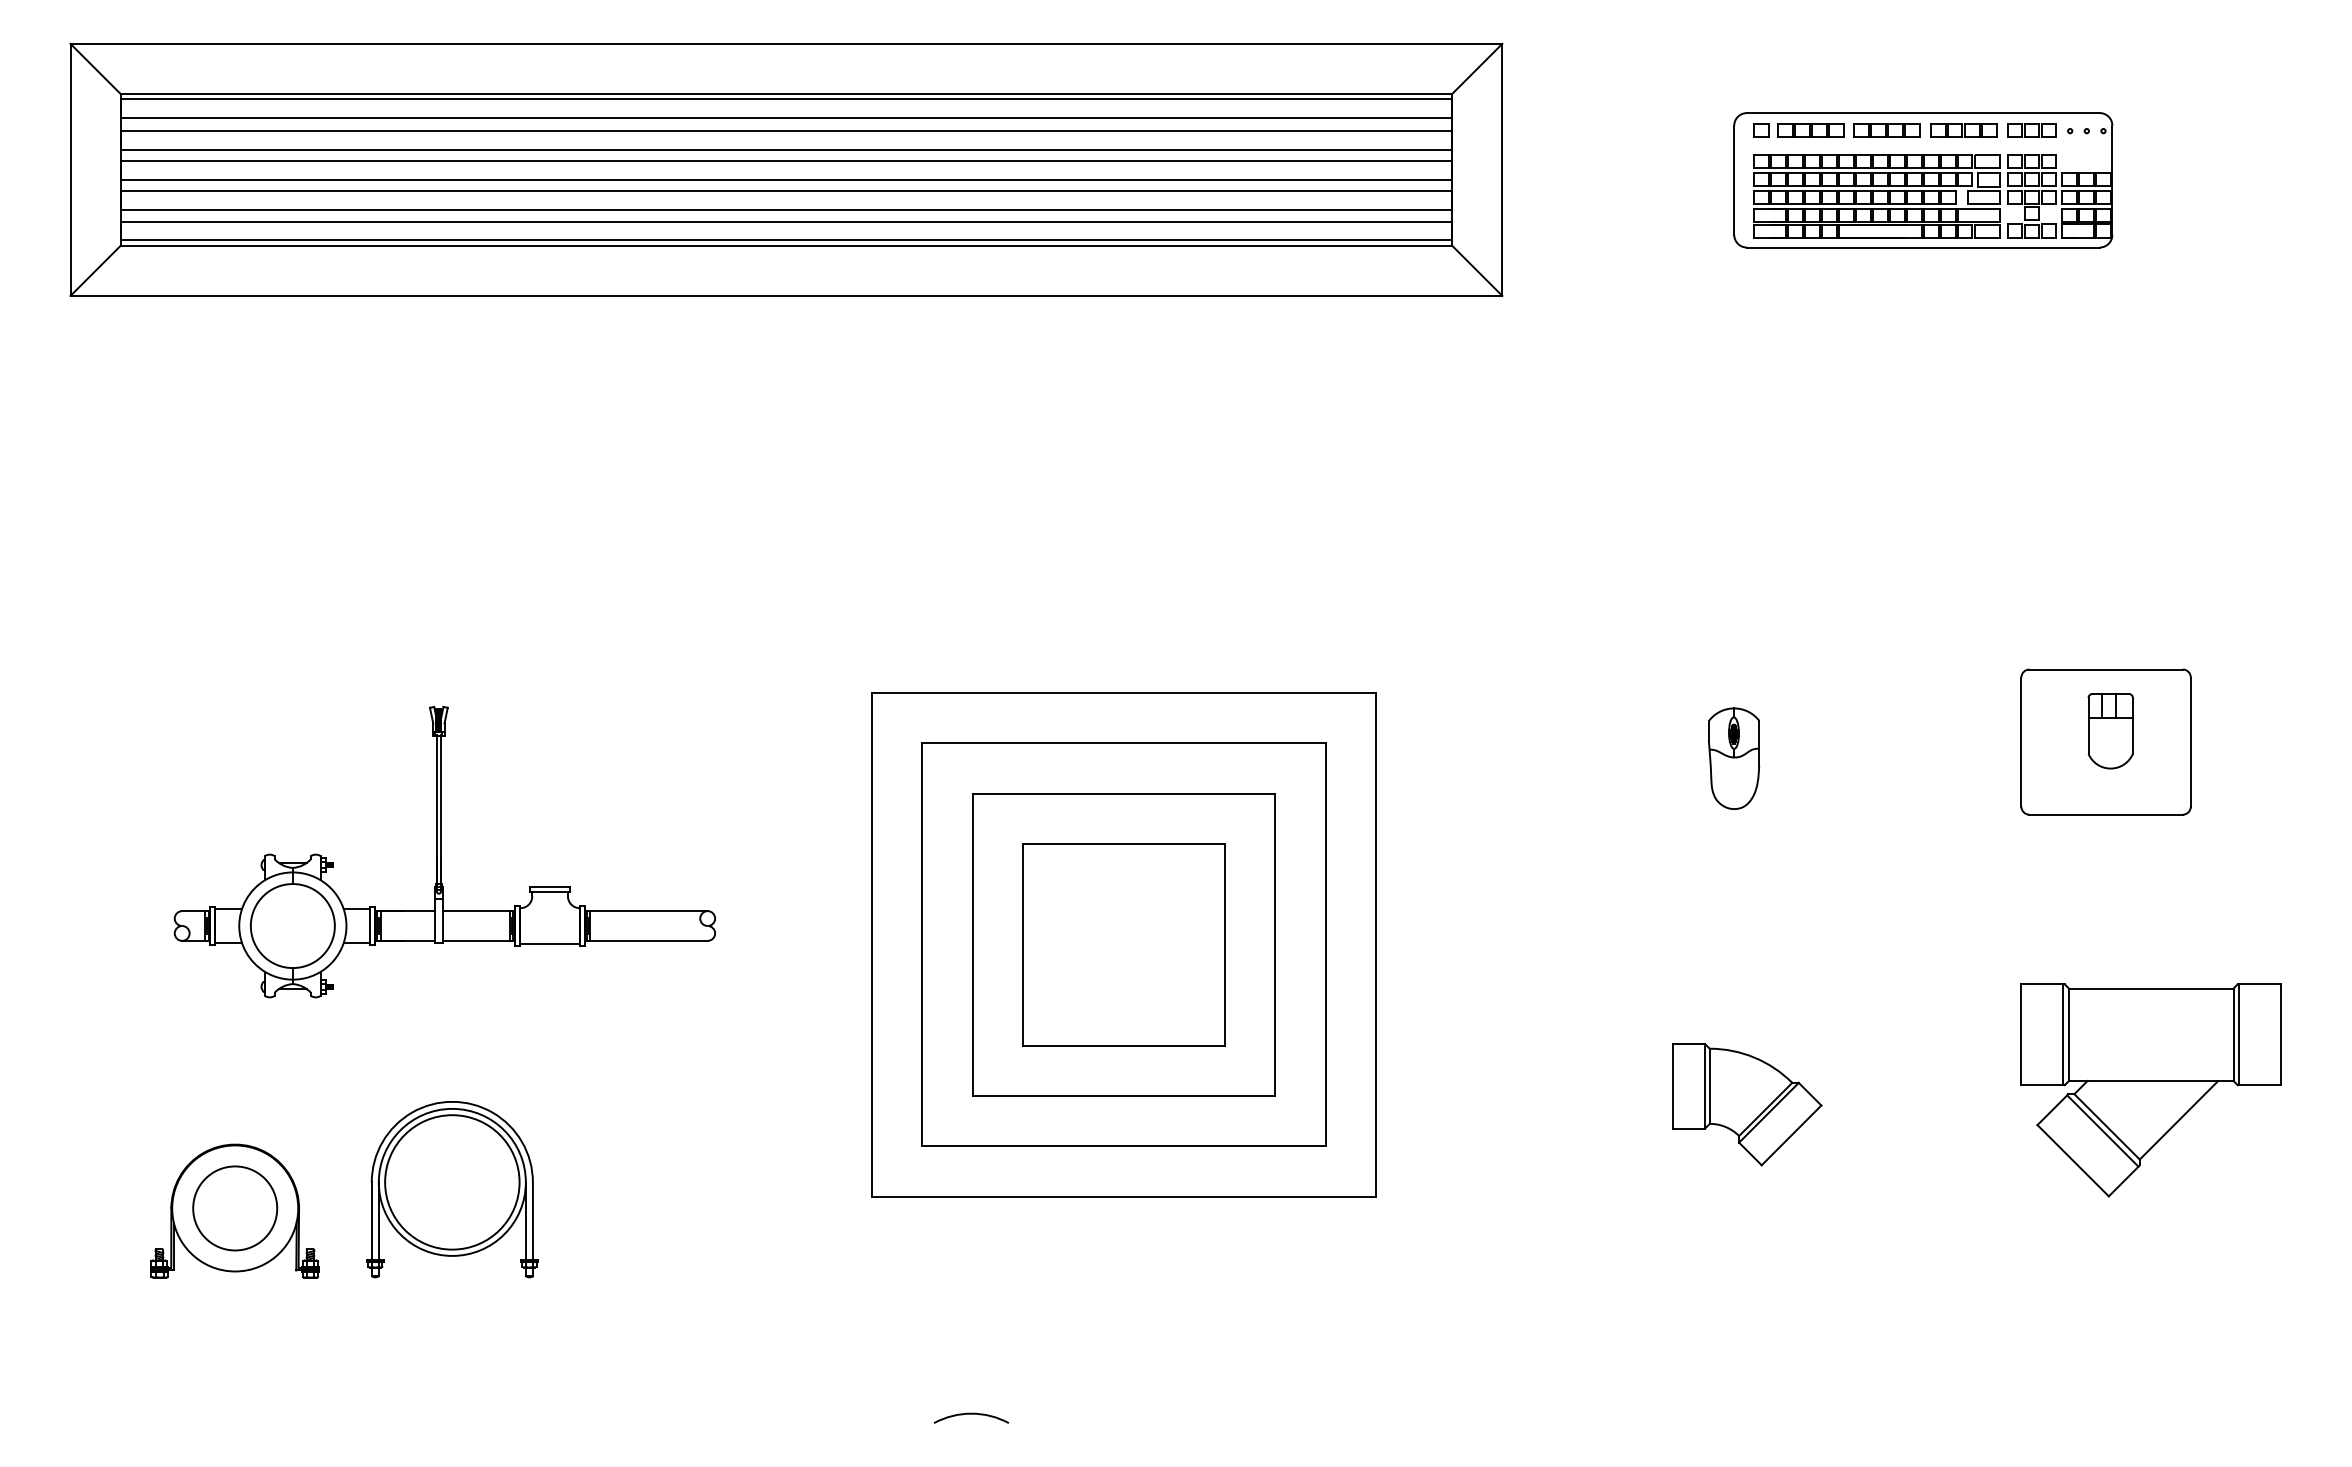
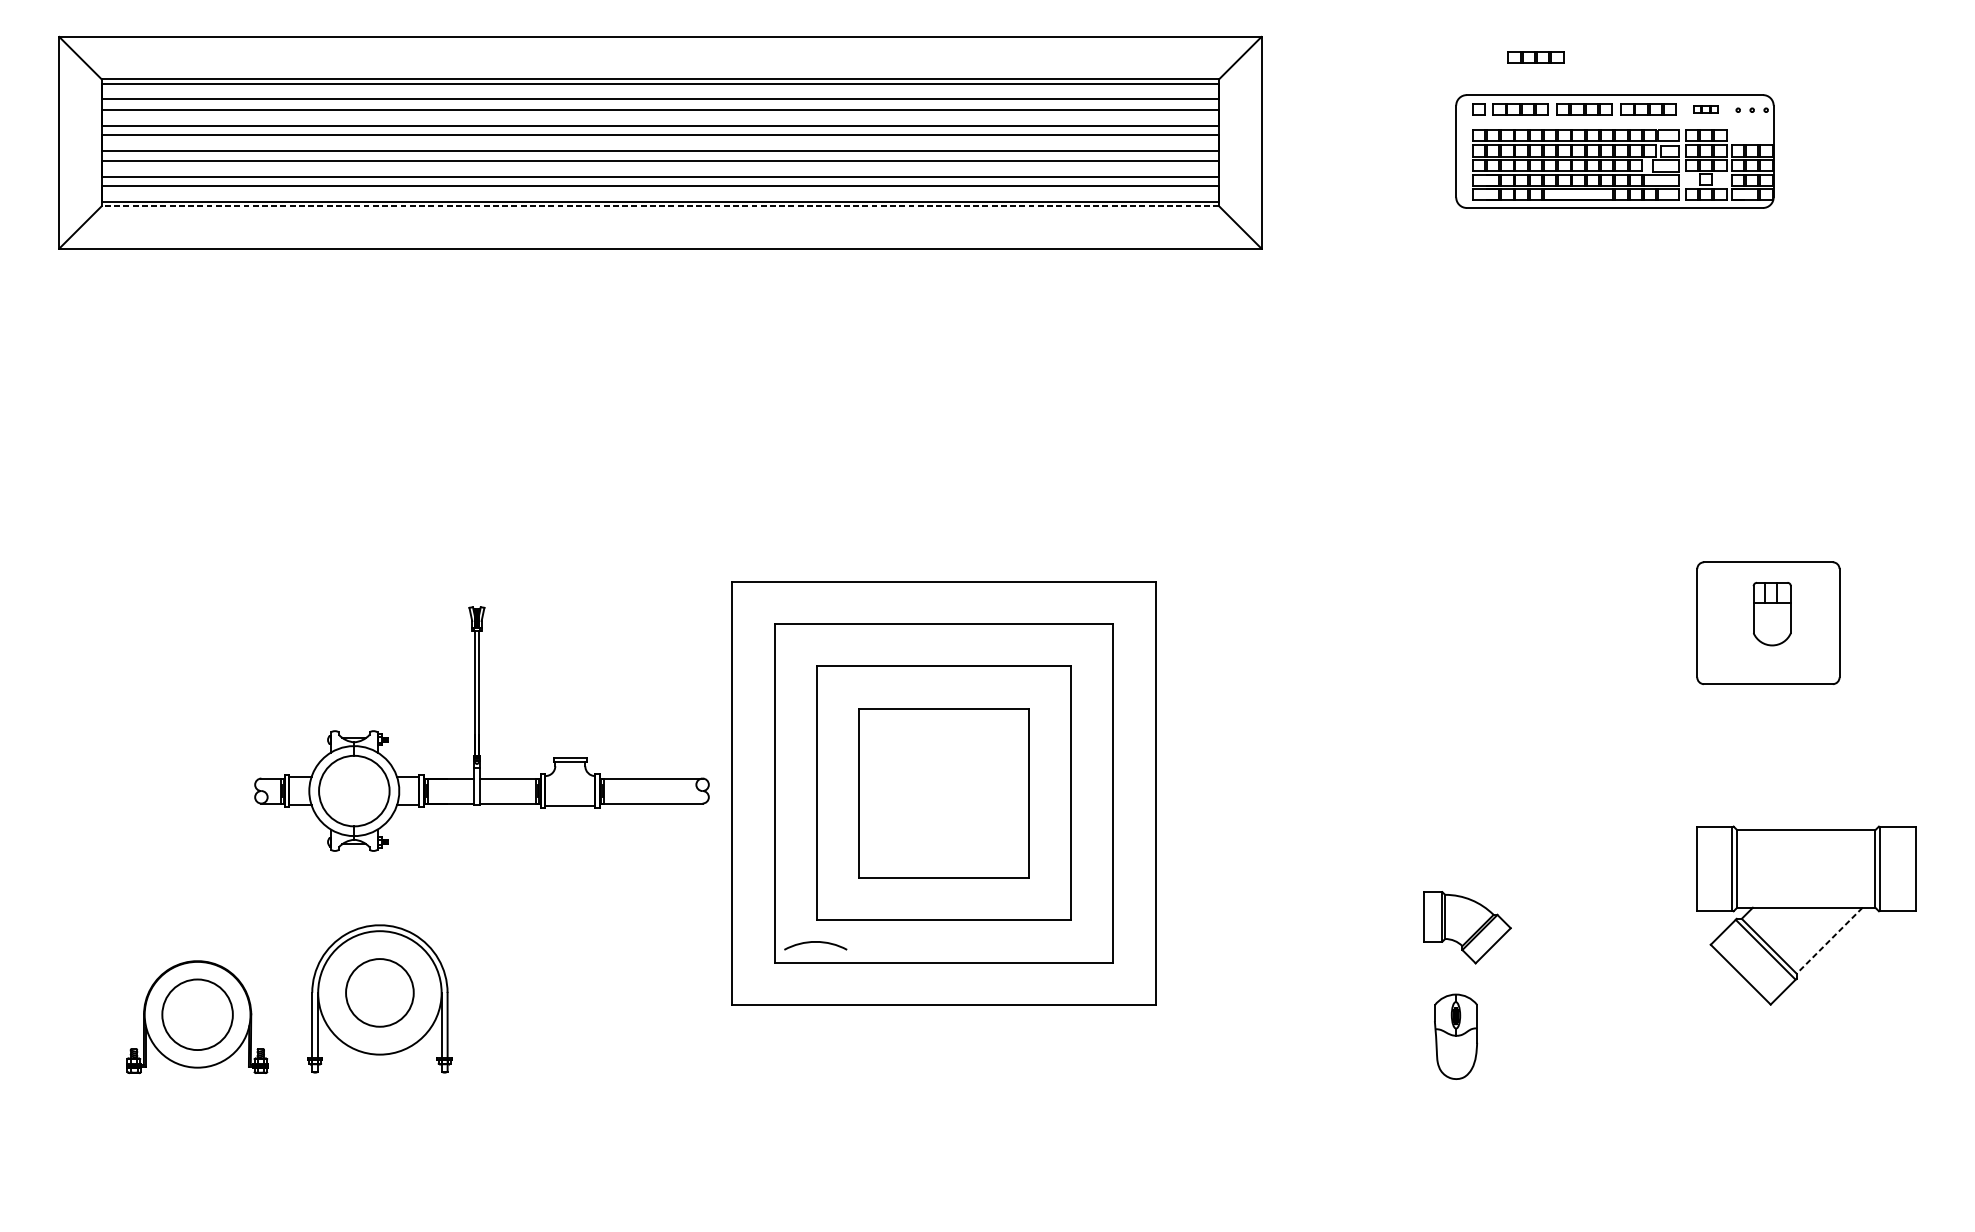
part: (1828, 68) -> (1535, 57), added
part: (2031, 130) -> (1705, 109), size x0.6
line: (785, 245) -> (659, 206), solid -> dashed
part: (1734, 758) -> (1456, 1036), moved
part: (444, 852) -> (481, 729), moved
part: (1747, 1104) -> (1467, 927), size x0.7
line: (2179, 1120) -> (1830, 940), solid -> dashed
circle: (452, 1182) -> (380, 992), size x0.6
arc: (971, 1414) -> (815, 942), moved

